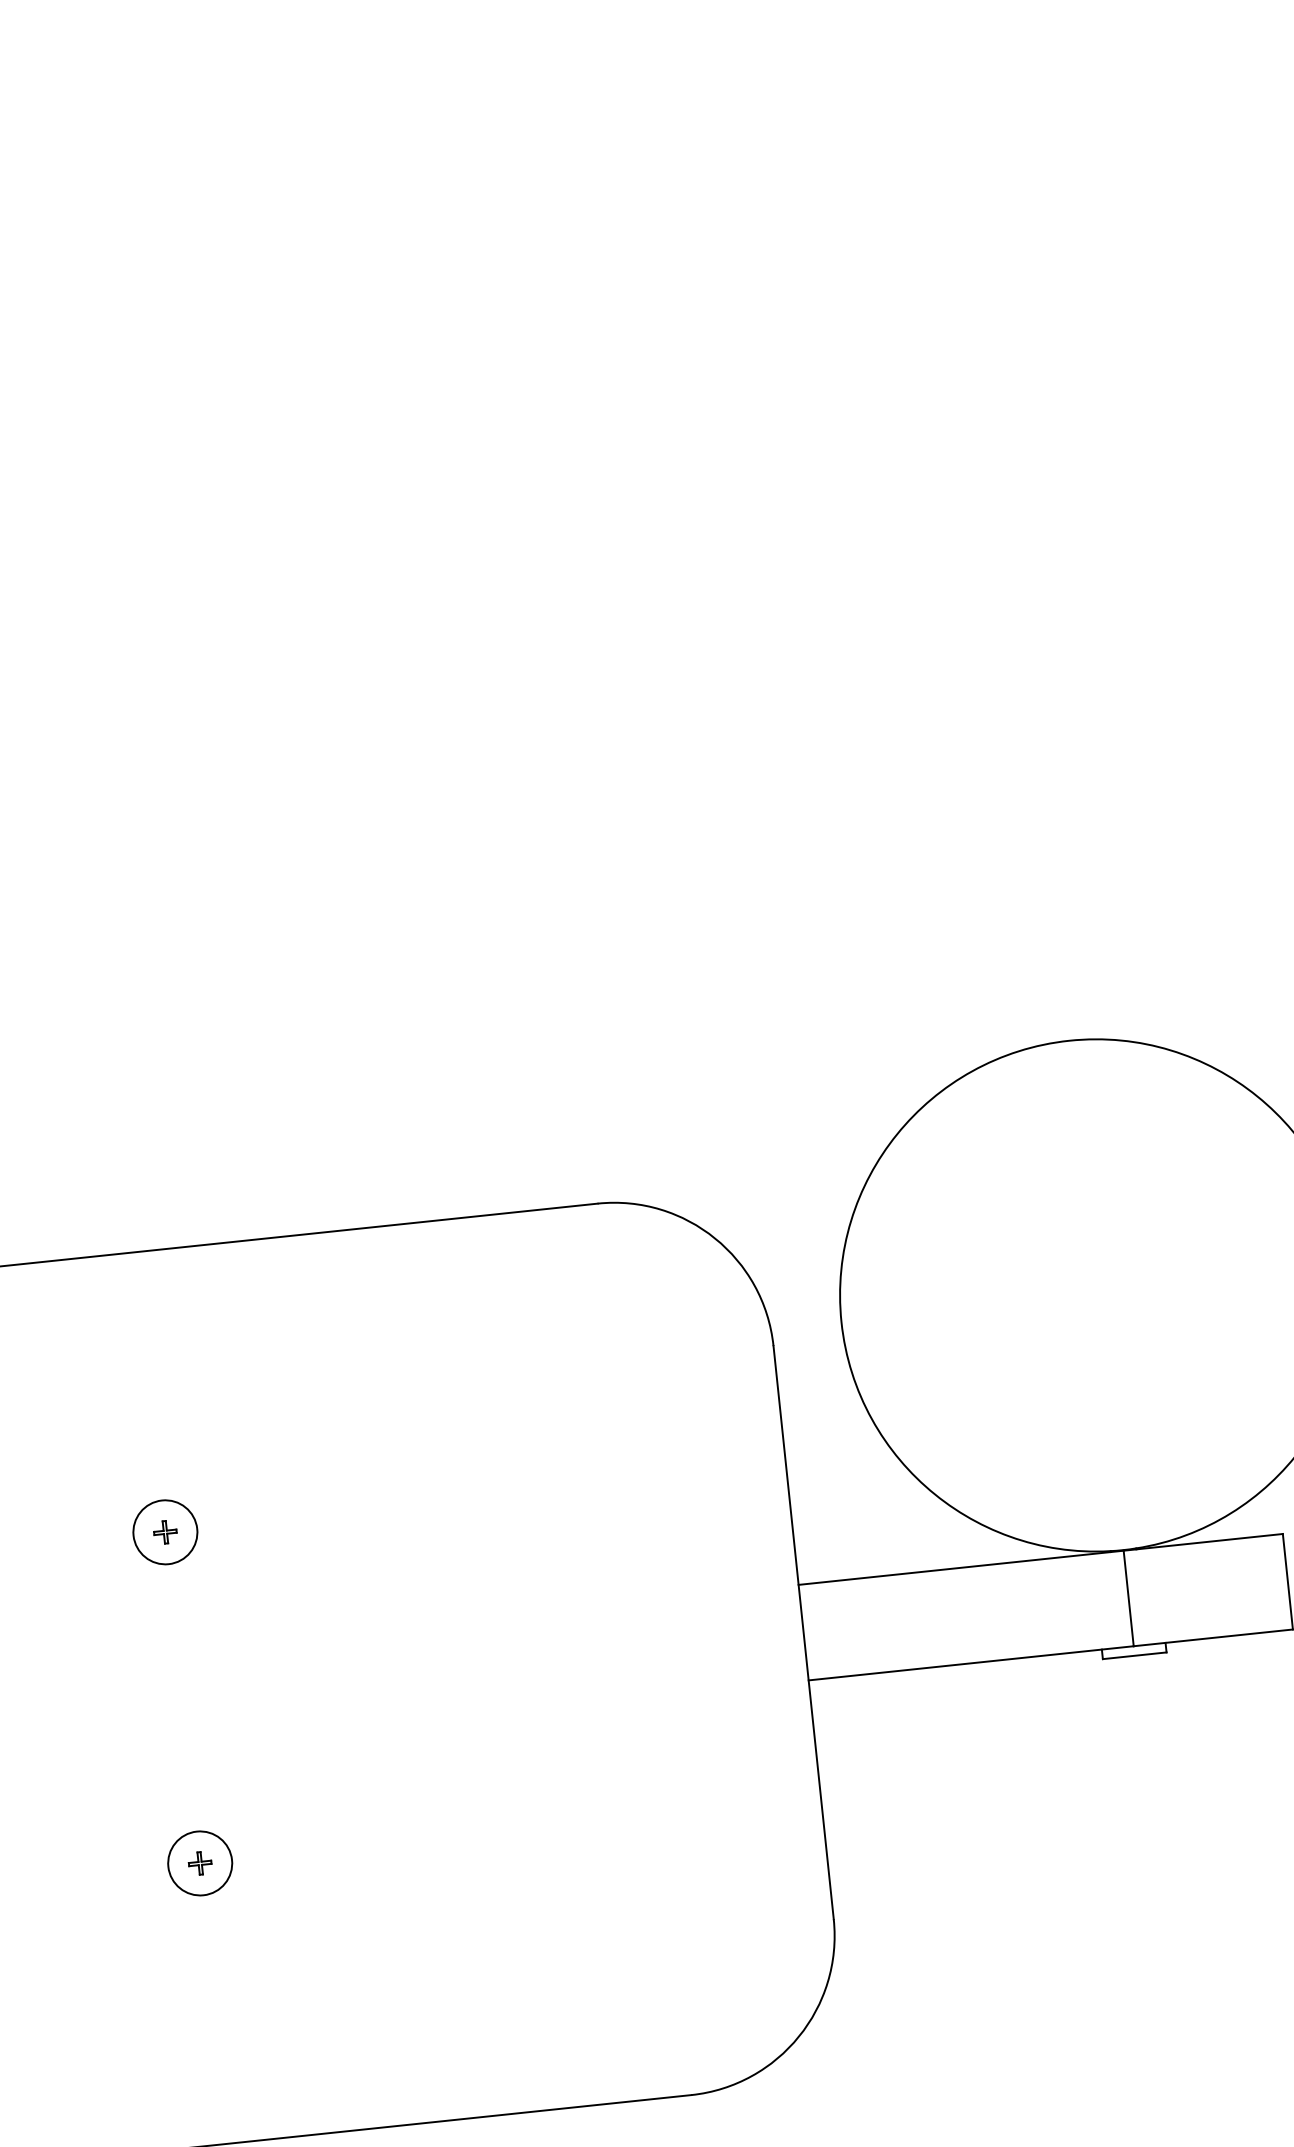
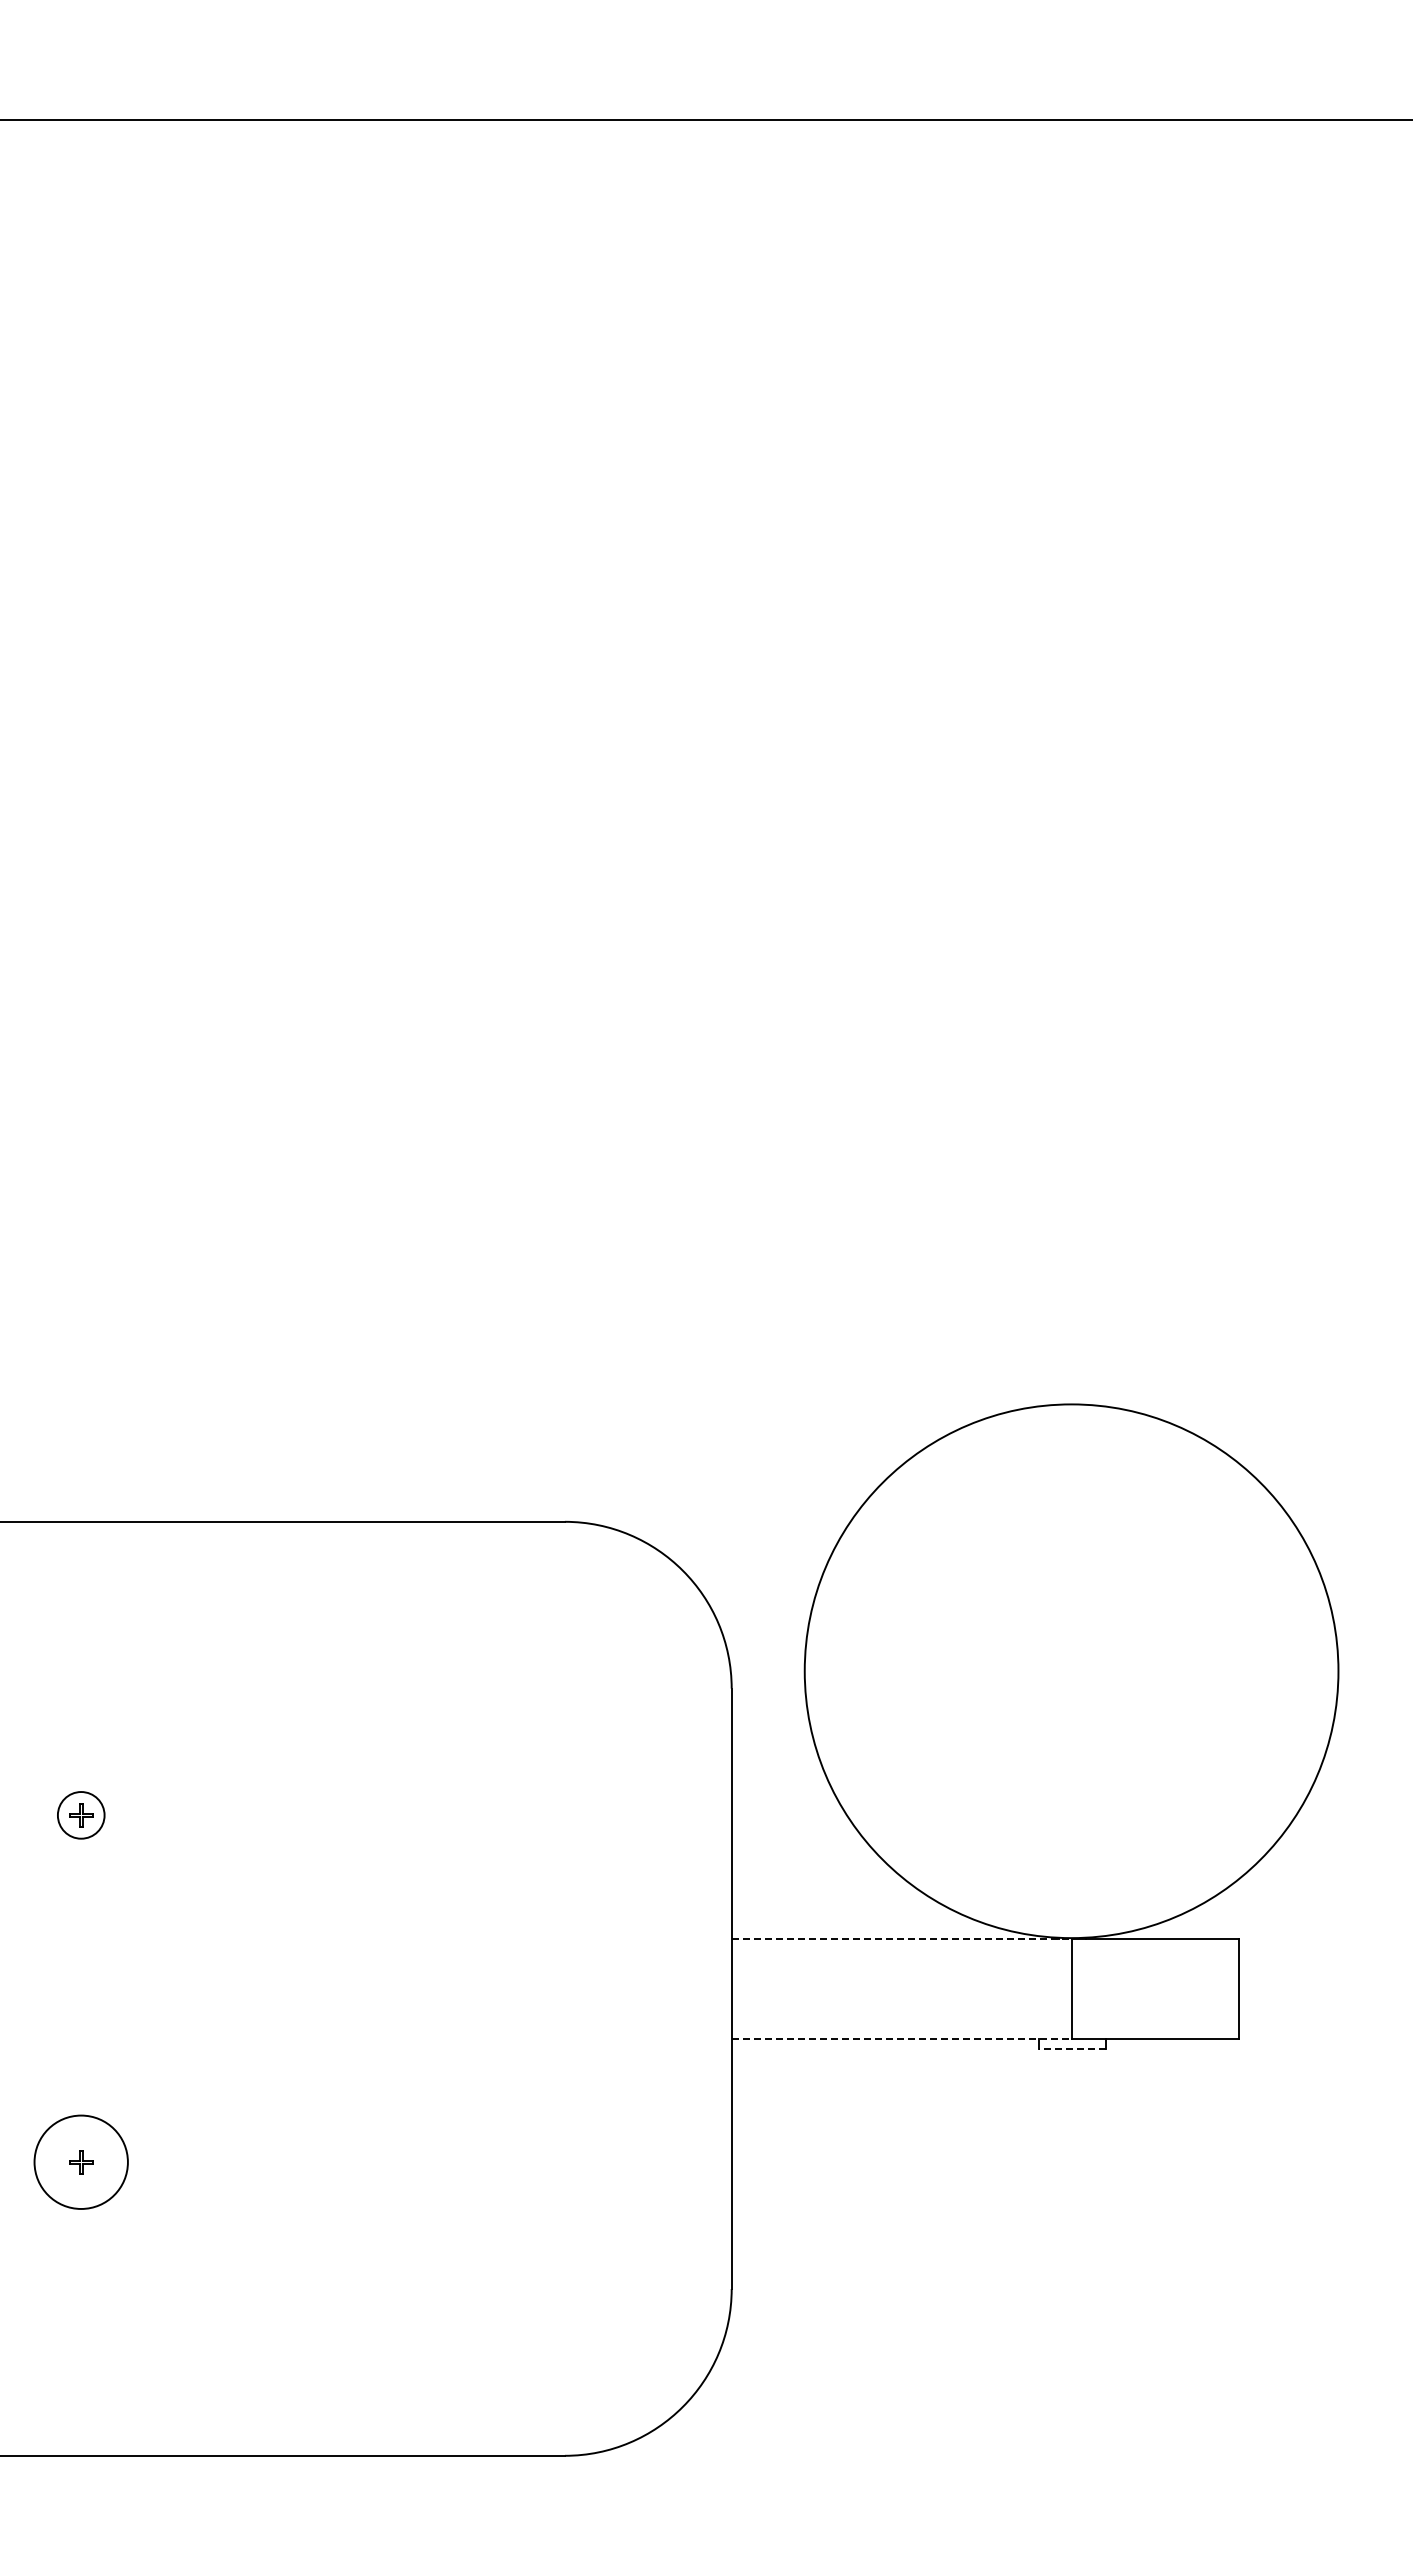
circle: (164, 1532) -> (80, 1815), size x0.7
line: (961, 1567) -> (902, 1938), solid -> dashed
line: (1133, 1655) -> (1071, 2048), solid -> dashed
line: (971, 1662) -> (902, 2038), solid -> dashed
circle: (199, 1862) -> (80, 2161), size x1.4

